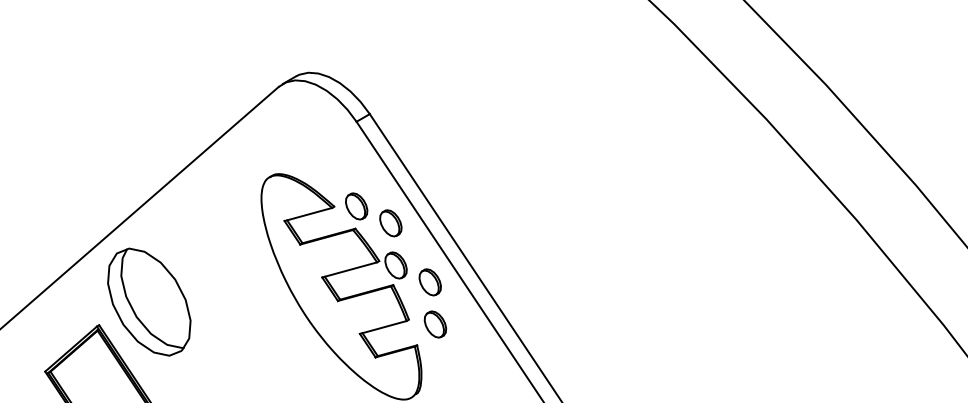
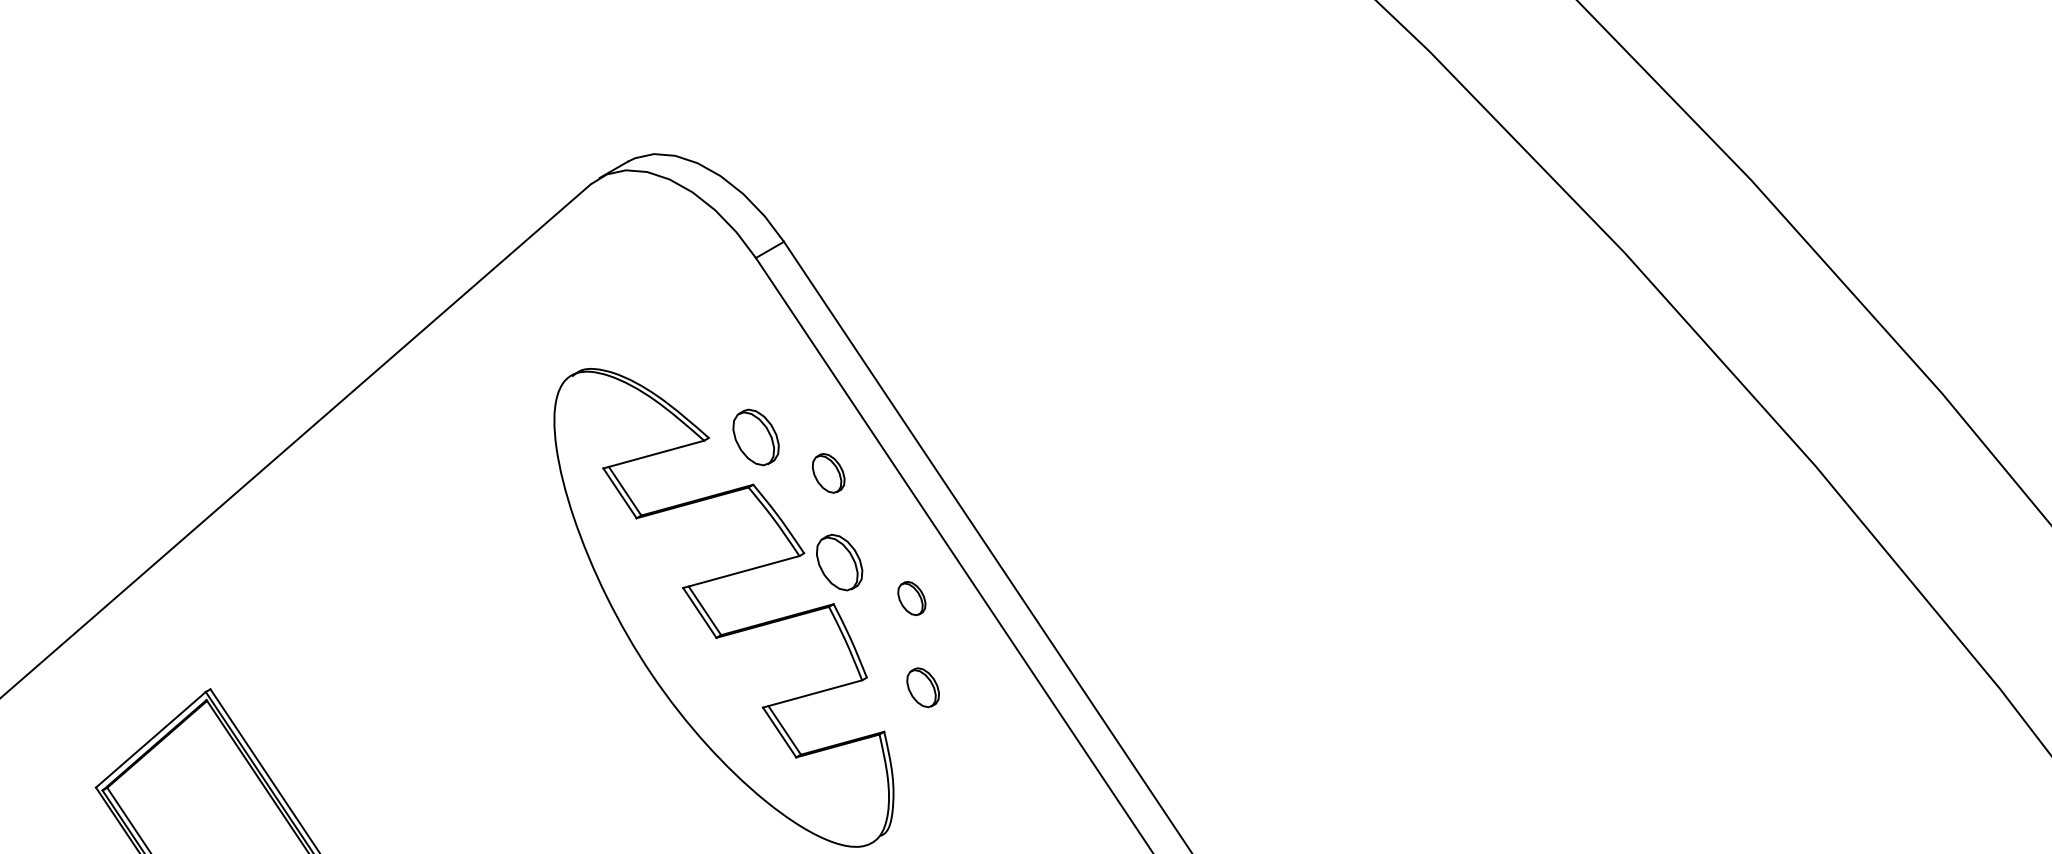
part: (390, 223) -> (827, 473), size x0.7
part: (429, 282) -> (910, 598), size x0.6
part: (149, 301) -> (317, 638), removed
part: (435, 324) -> (923, 687), size x0.7

